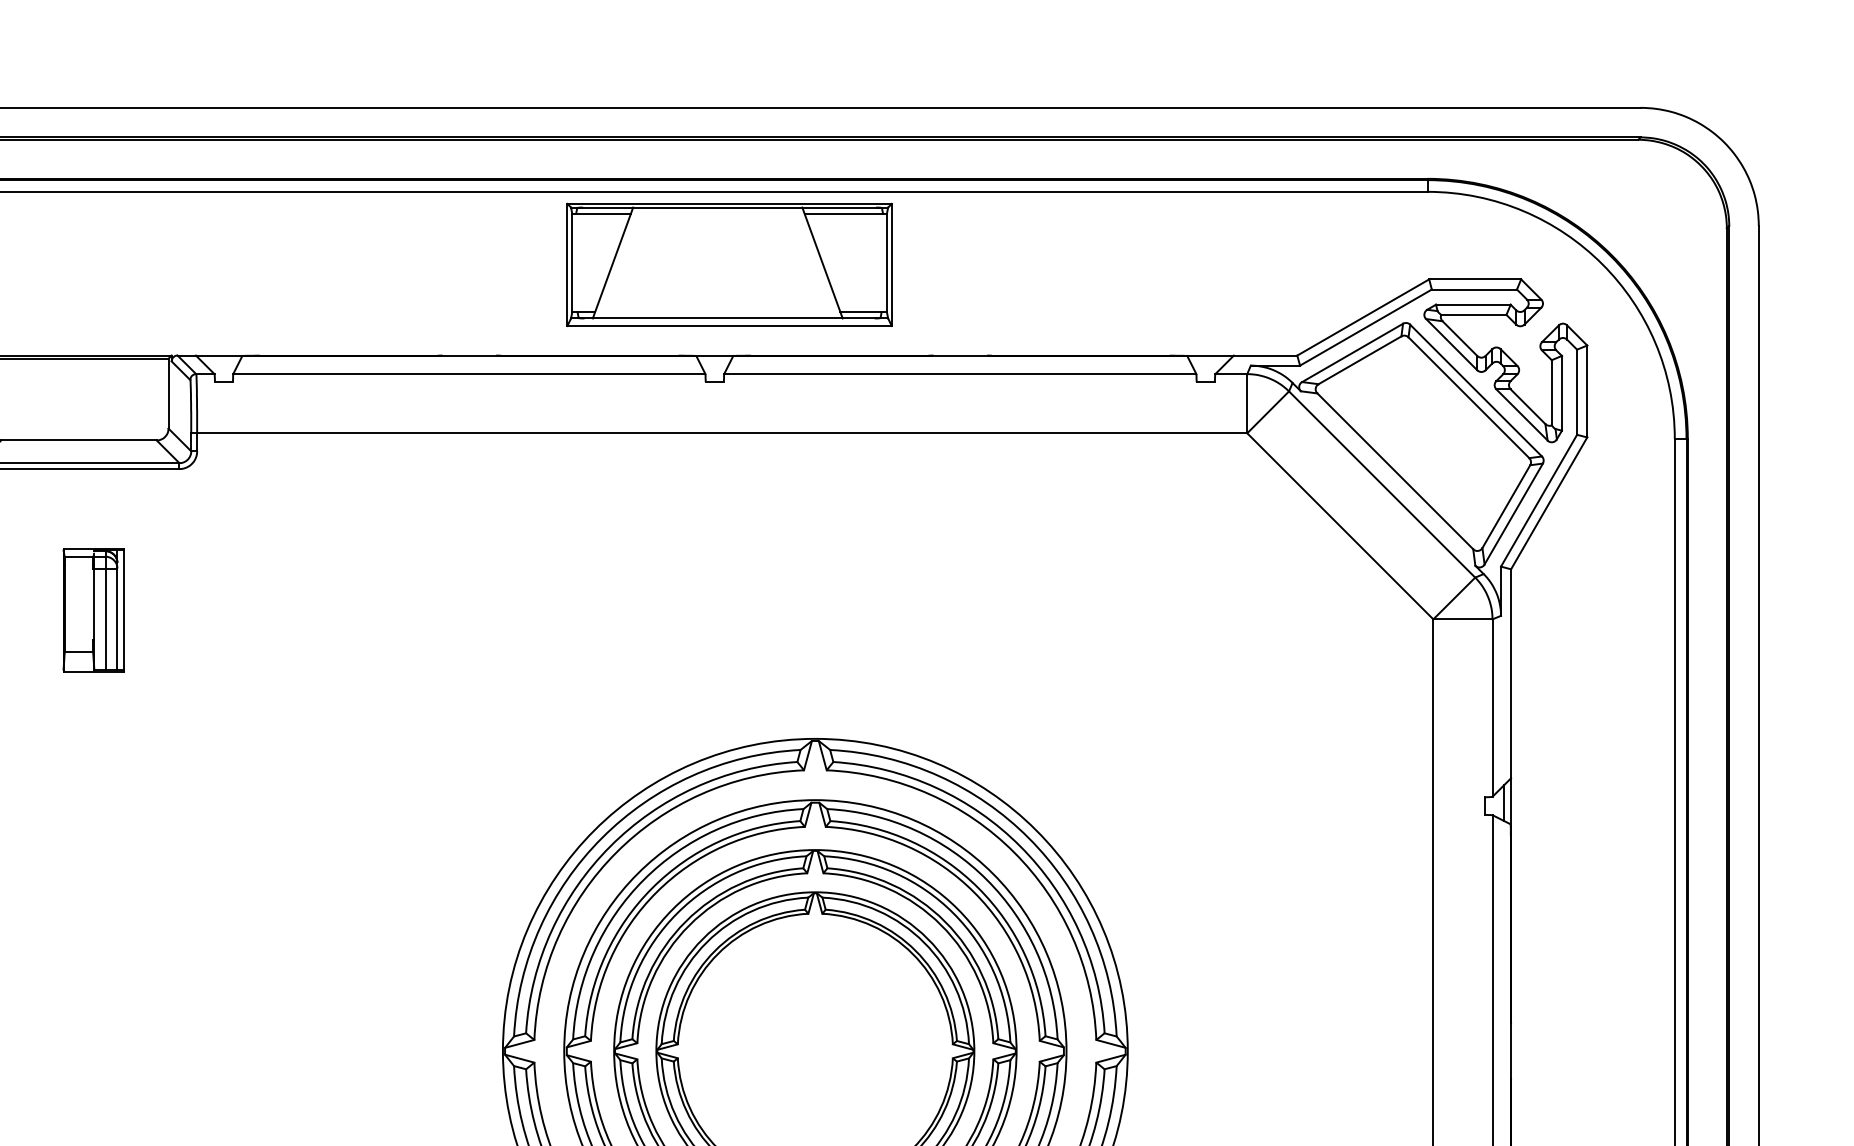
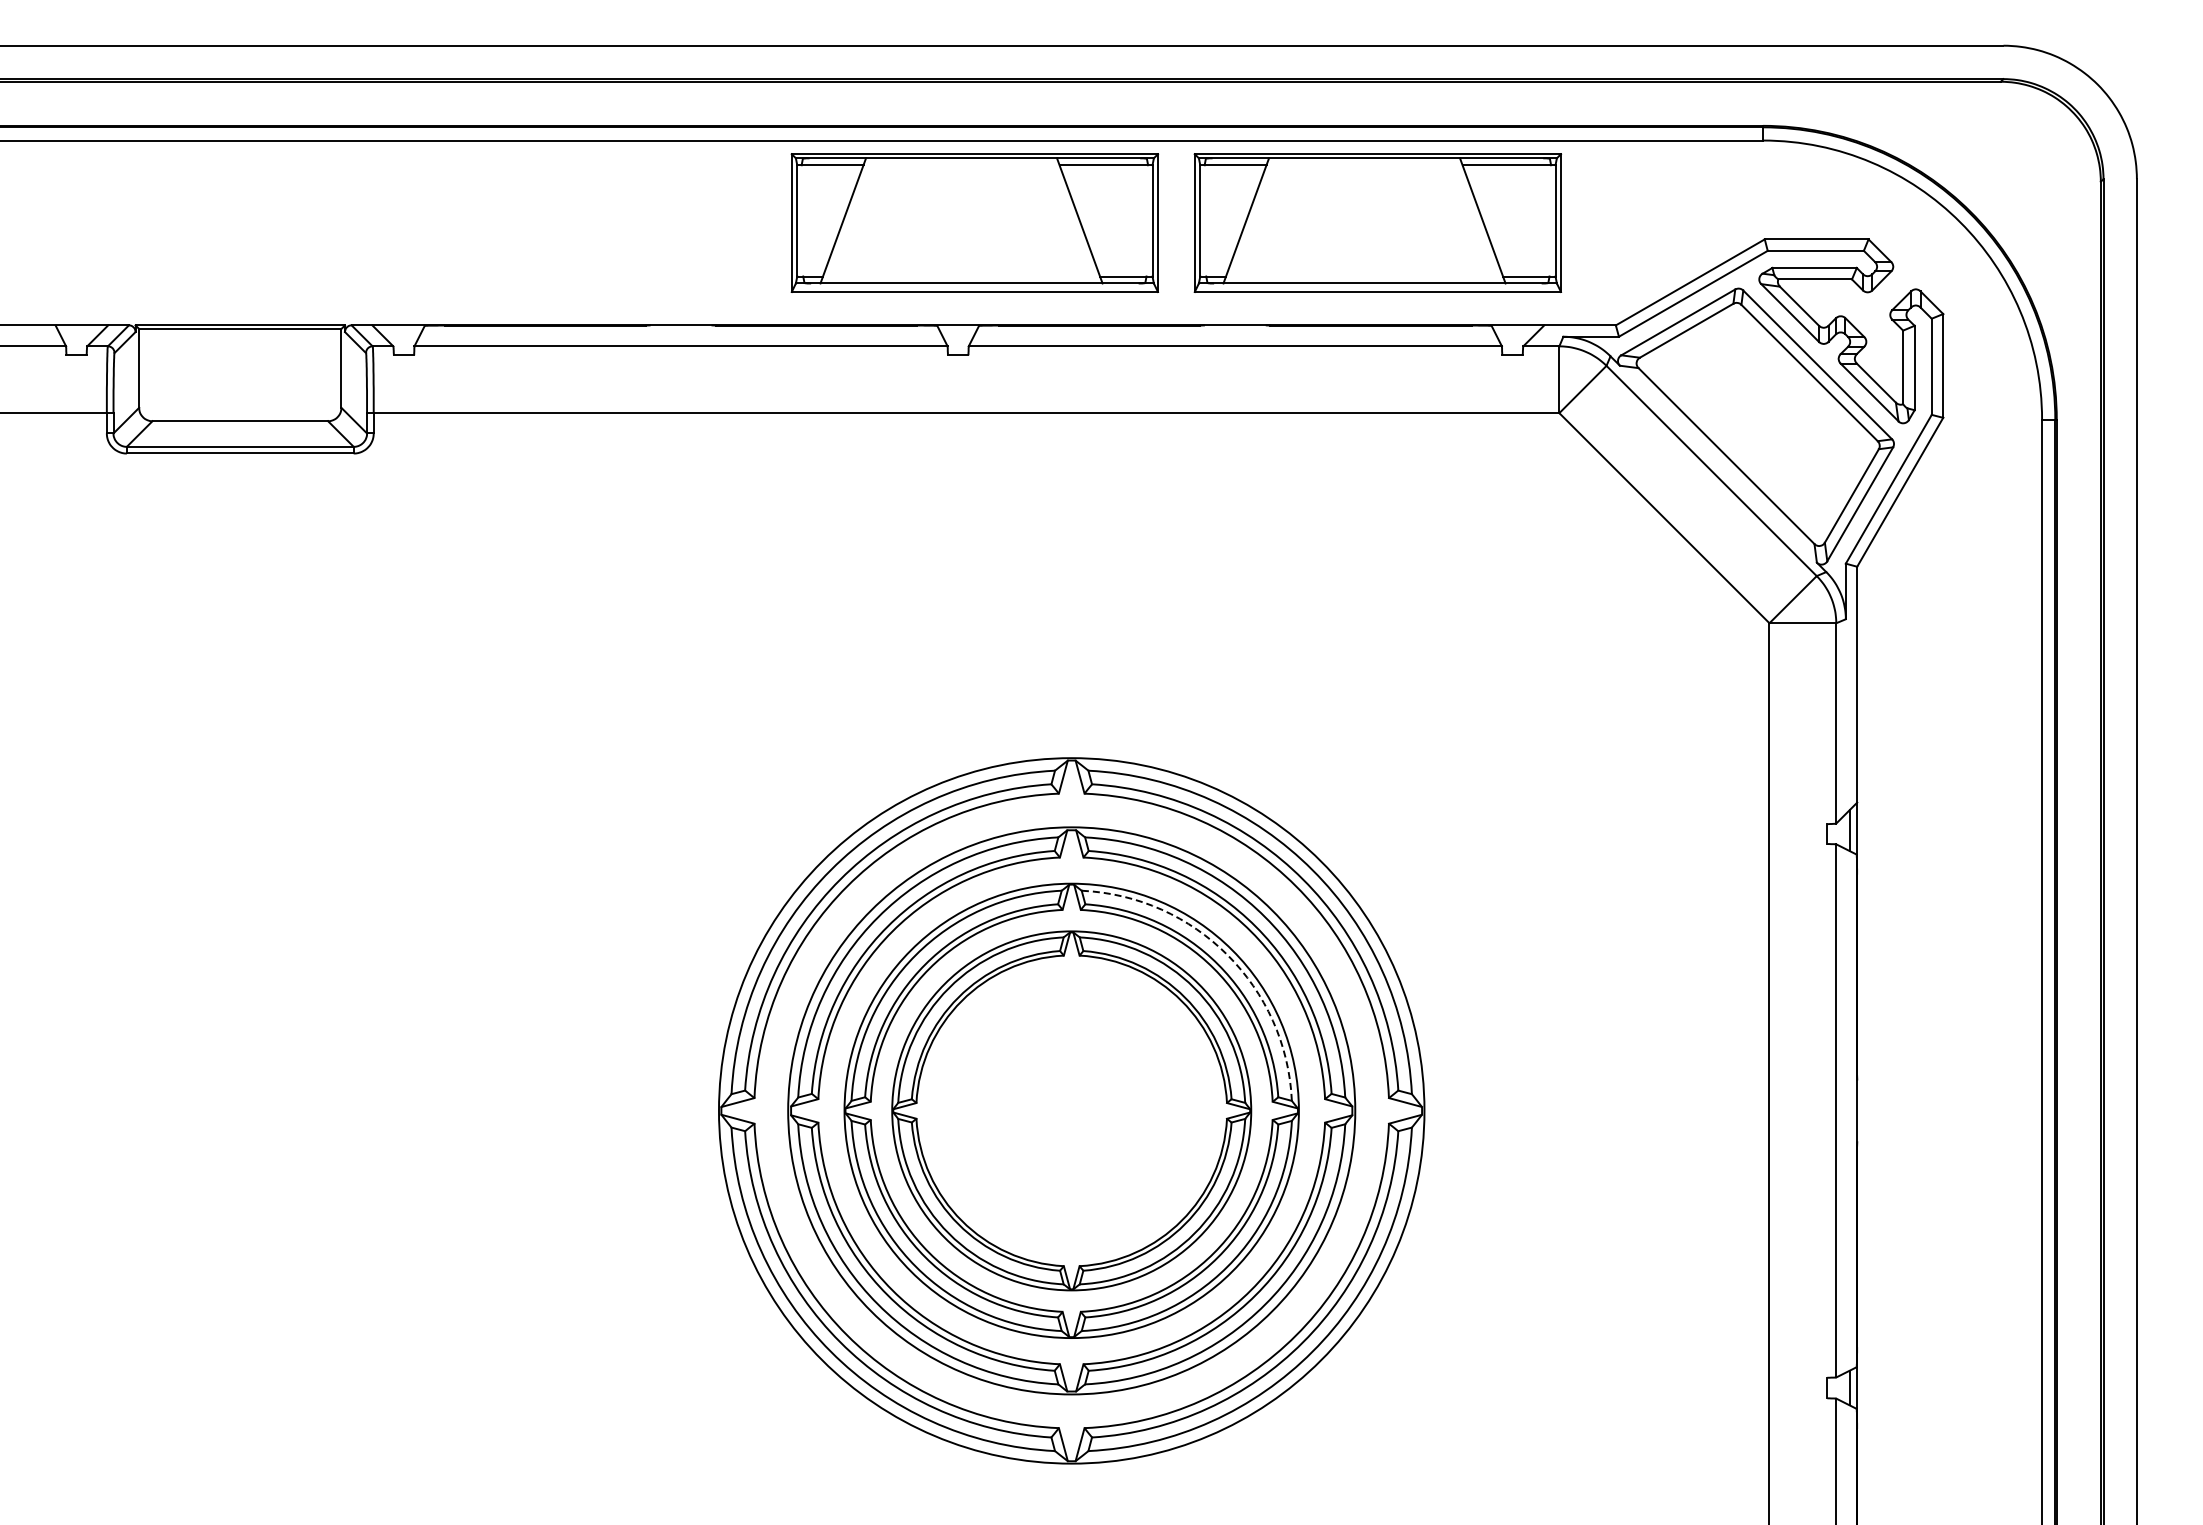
part: (1086, 264) -> (1377, 222), added
part: (93, 610) -> (256, 613), removed
arc: (953, 913) -> (1227, 955), solid -> dashed

